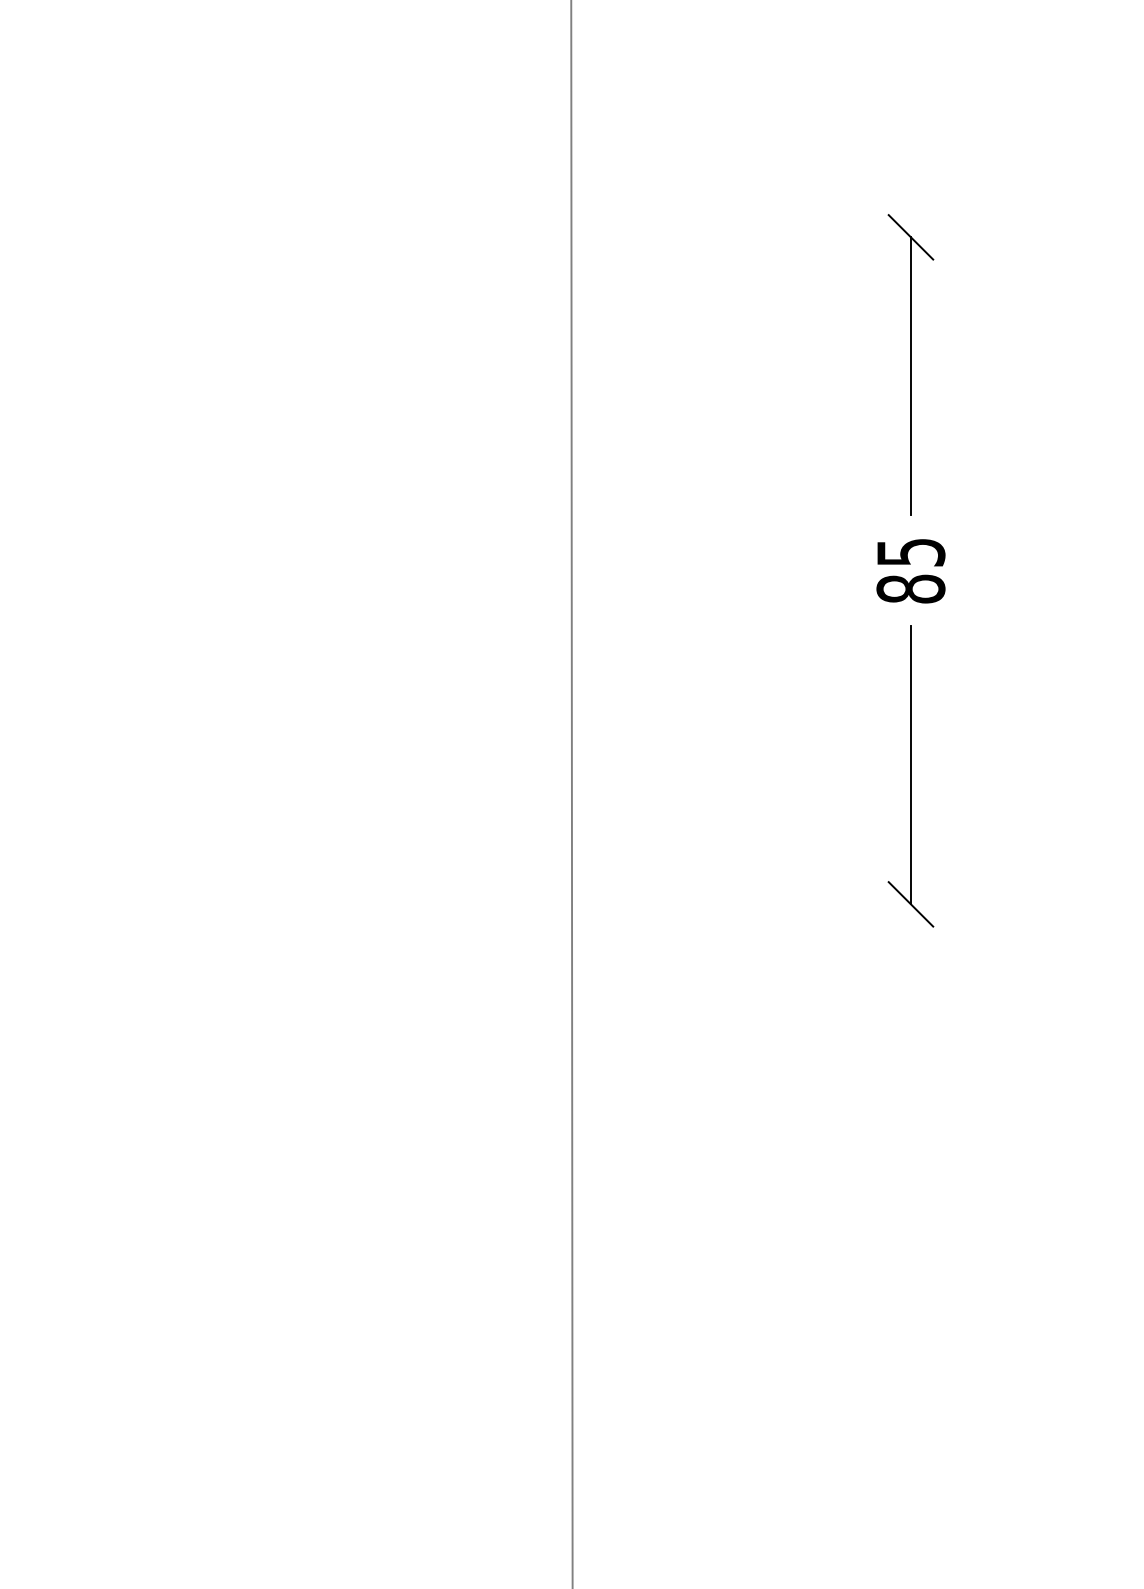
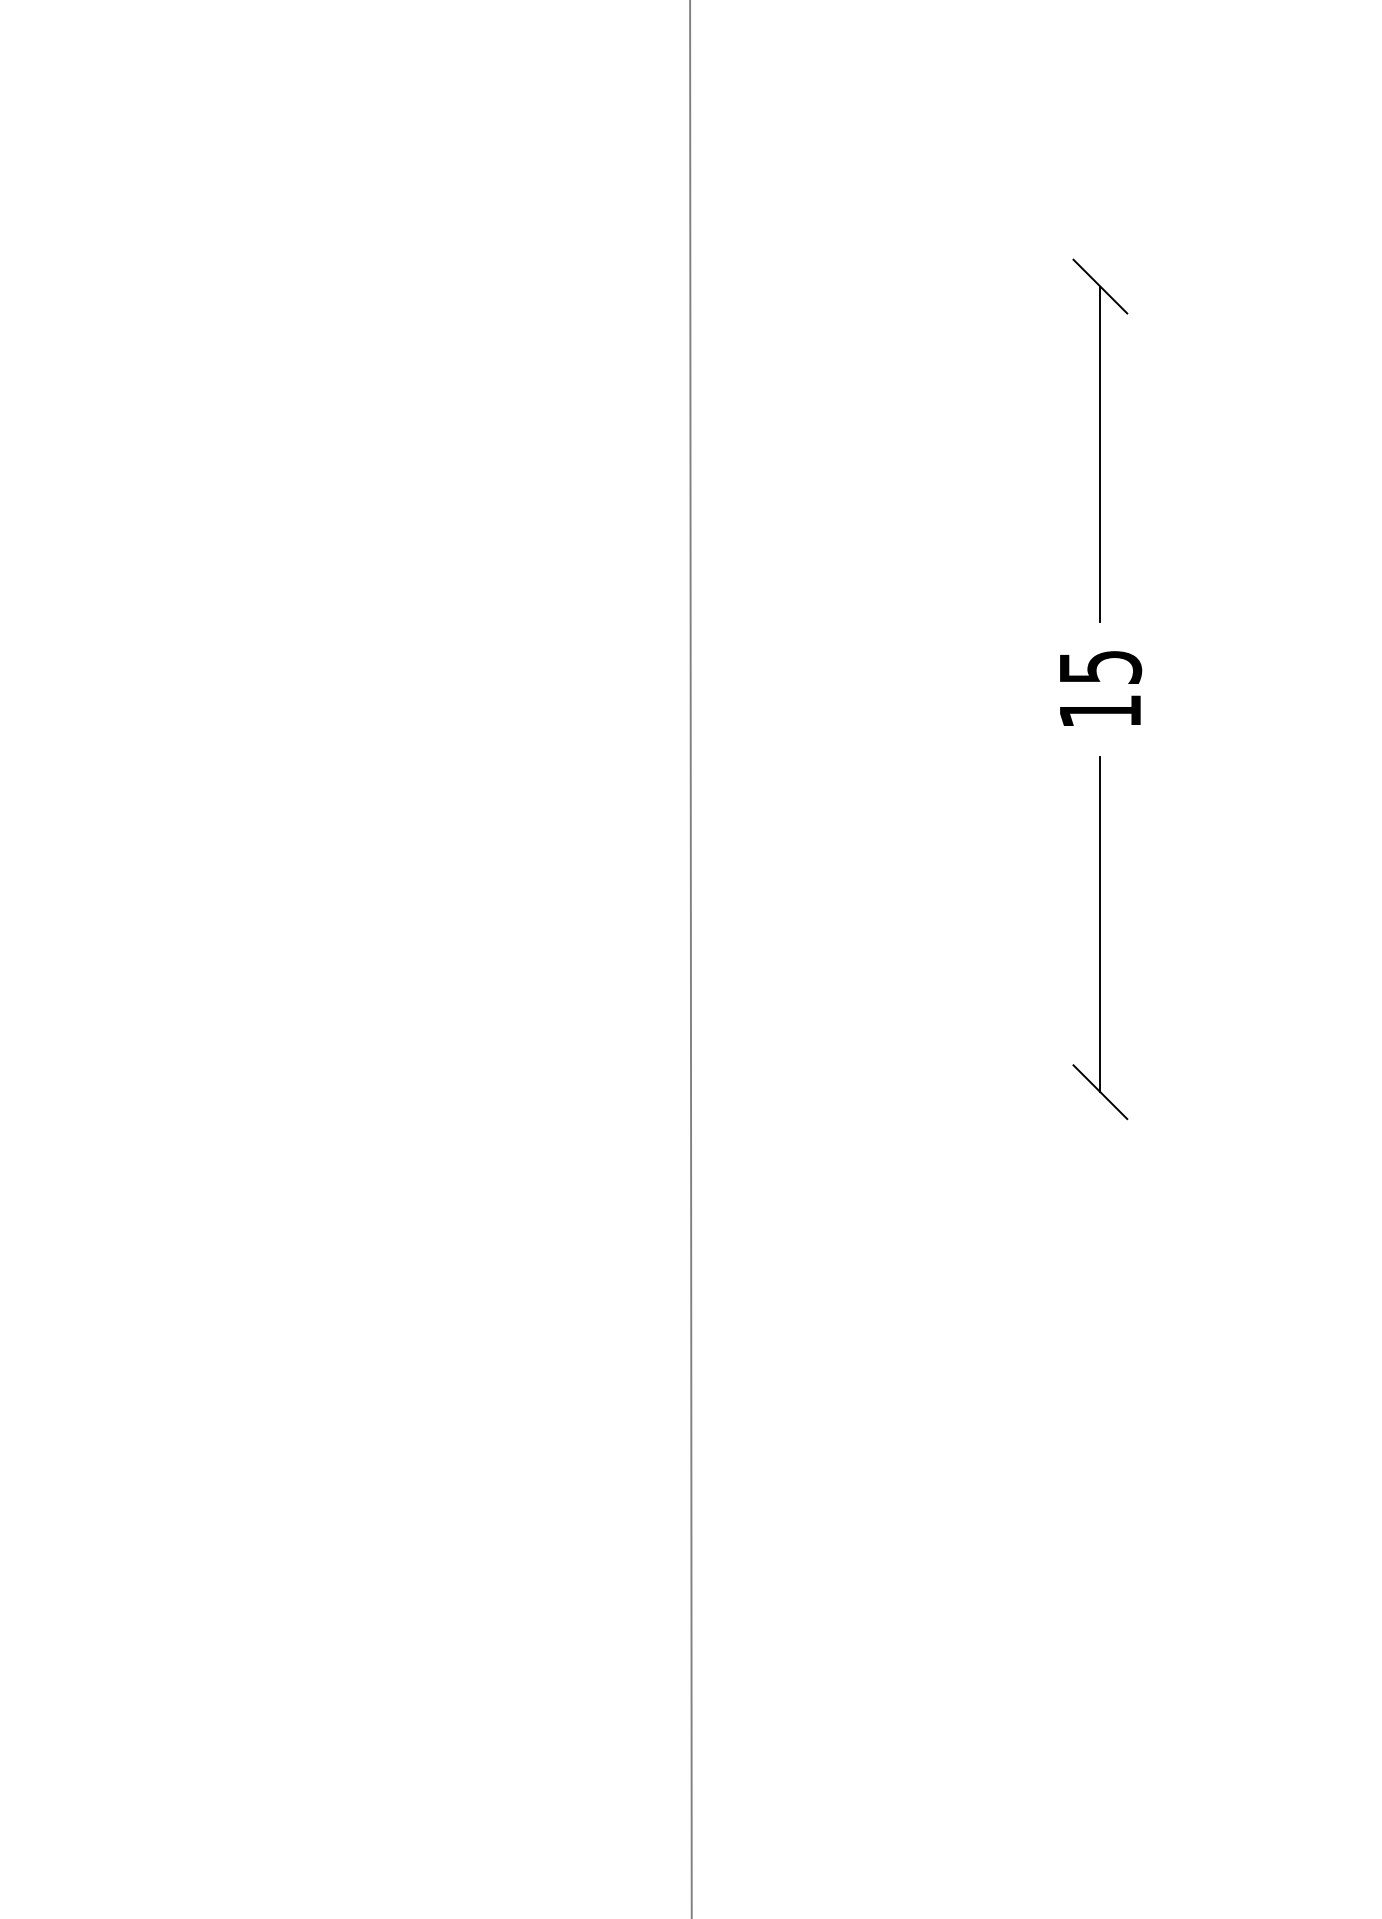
text: (911, 589) -> (1100, 711), 85 -> 15

